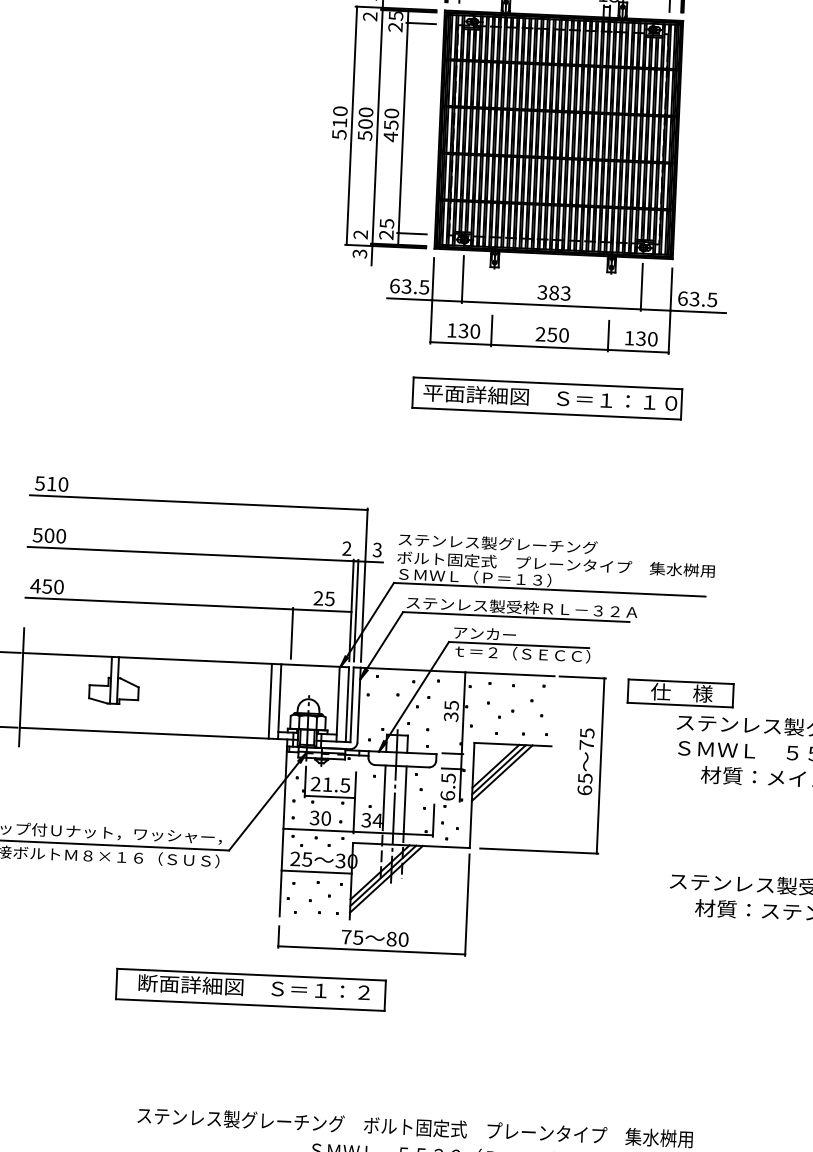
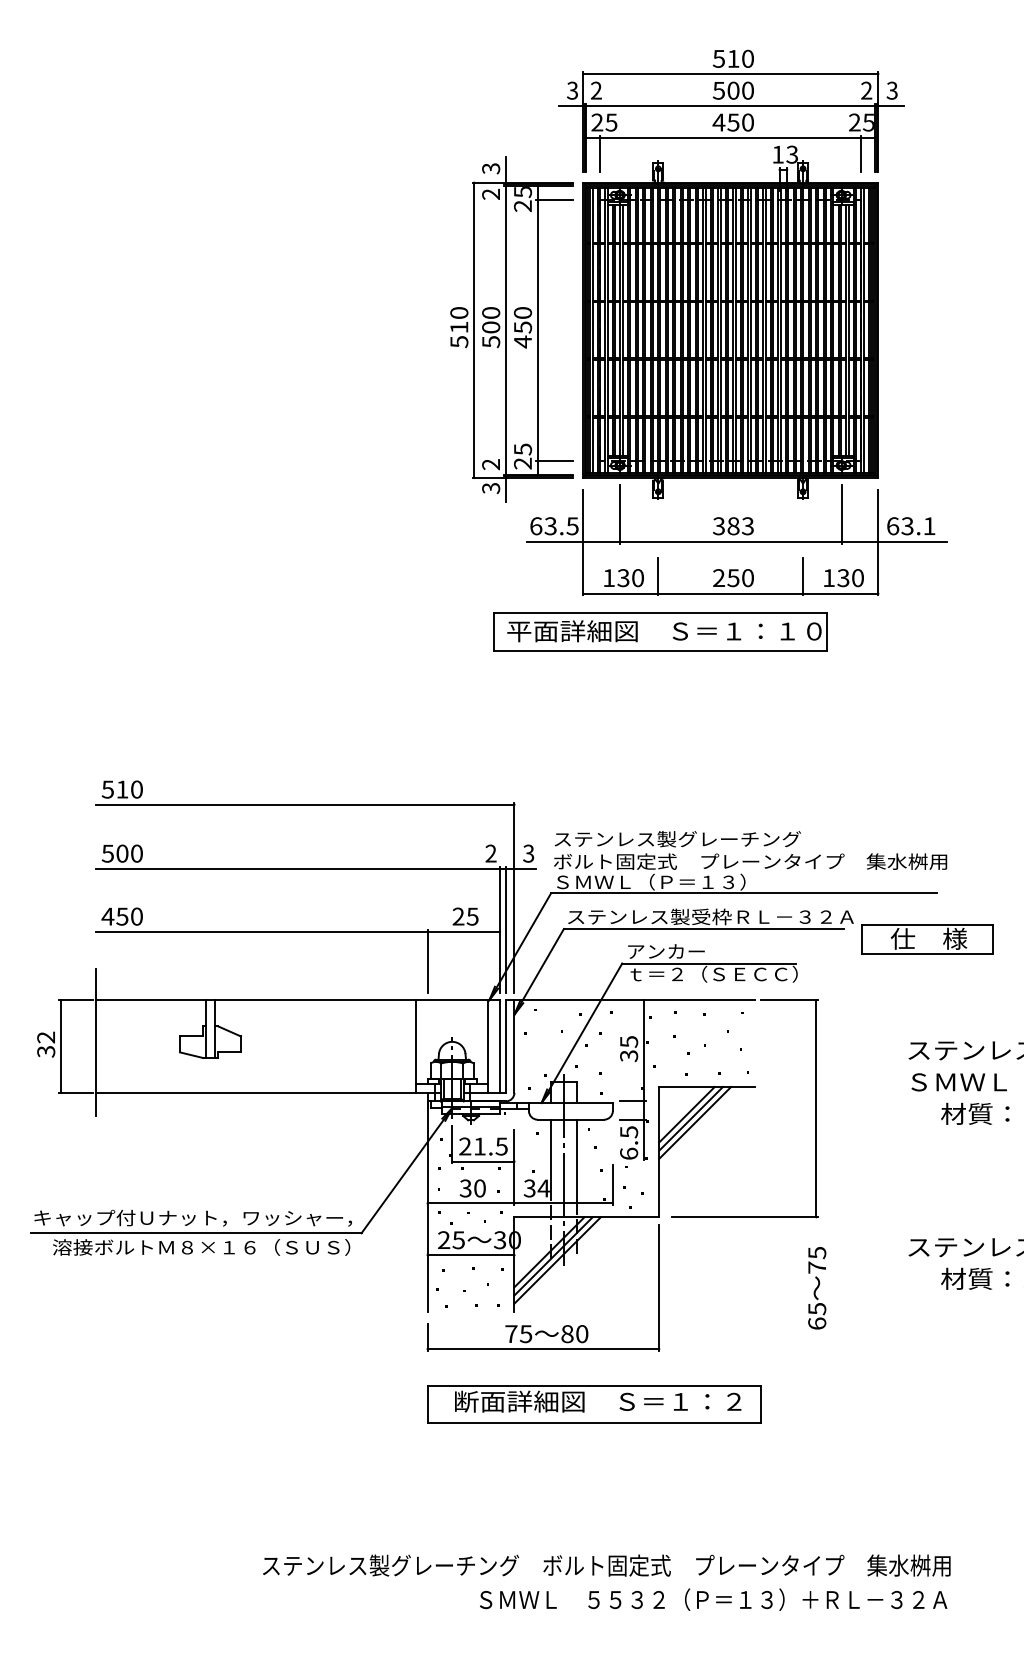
text: (712, 300) -> (929, 526), 63.5 -> 63.1
part: (547, 398) -> (660, 631), moved
part: (680, 693) -> (927, 939), moved
line: (270, 701) -> (404, 1046), removed
text: (586, 761) -> (817, 1288), moved
part: (251, 989) -> (594, 1404), moved

